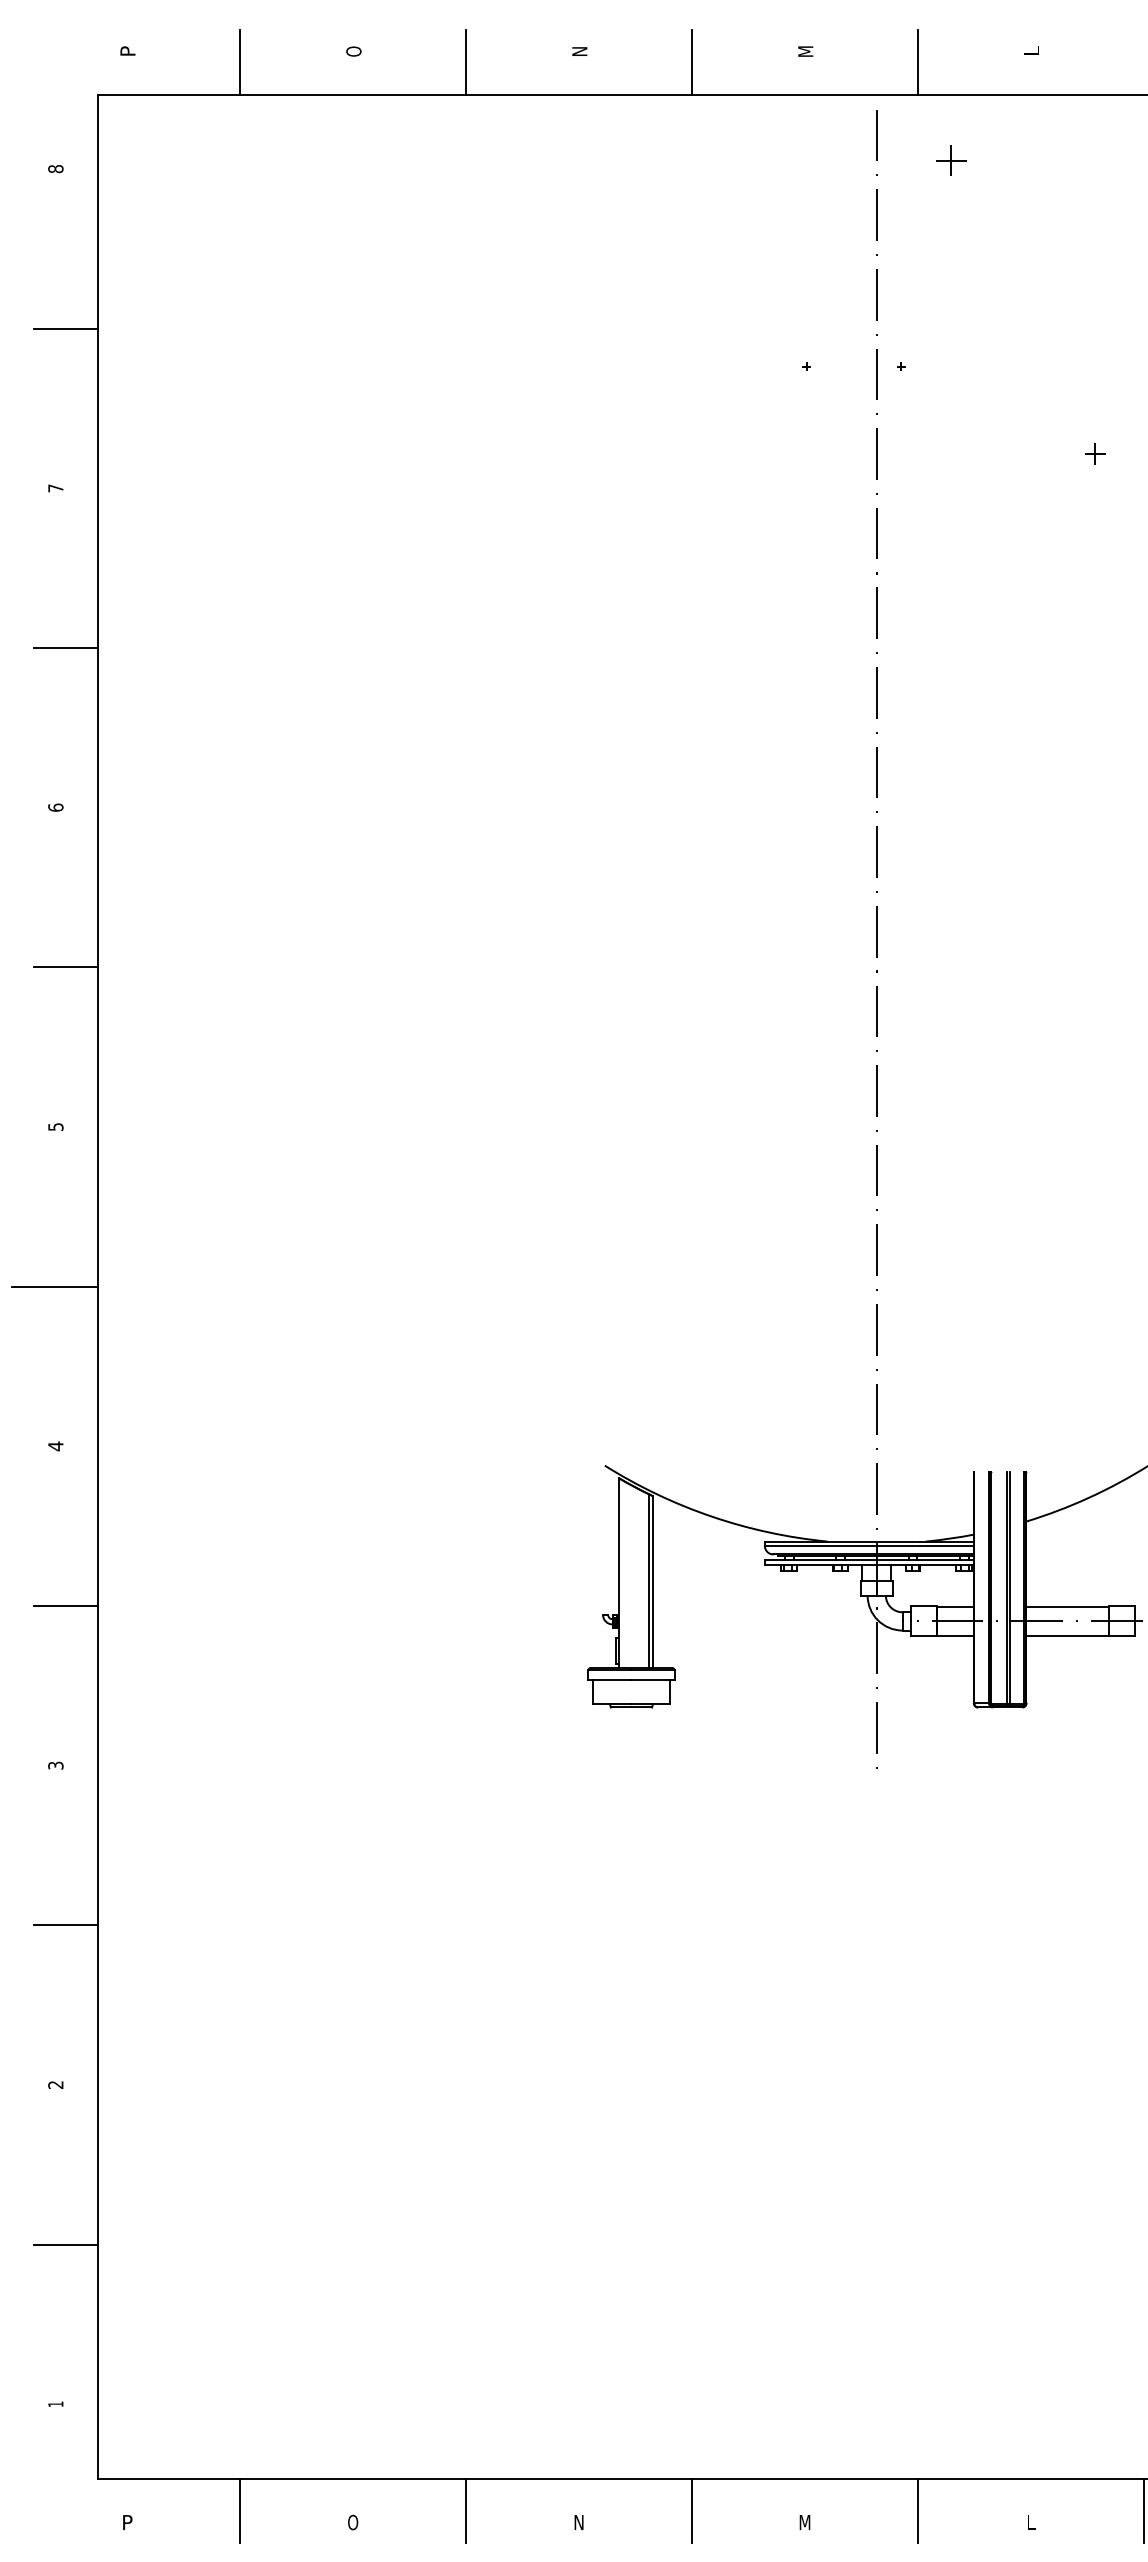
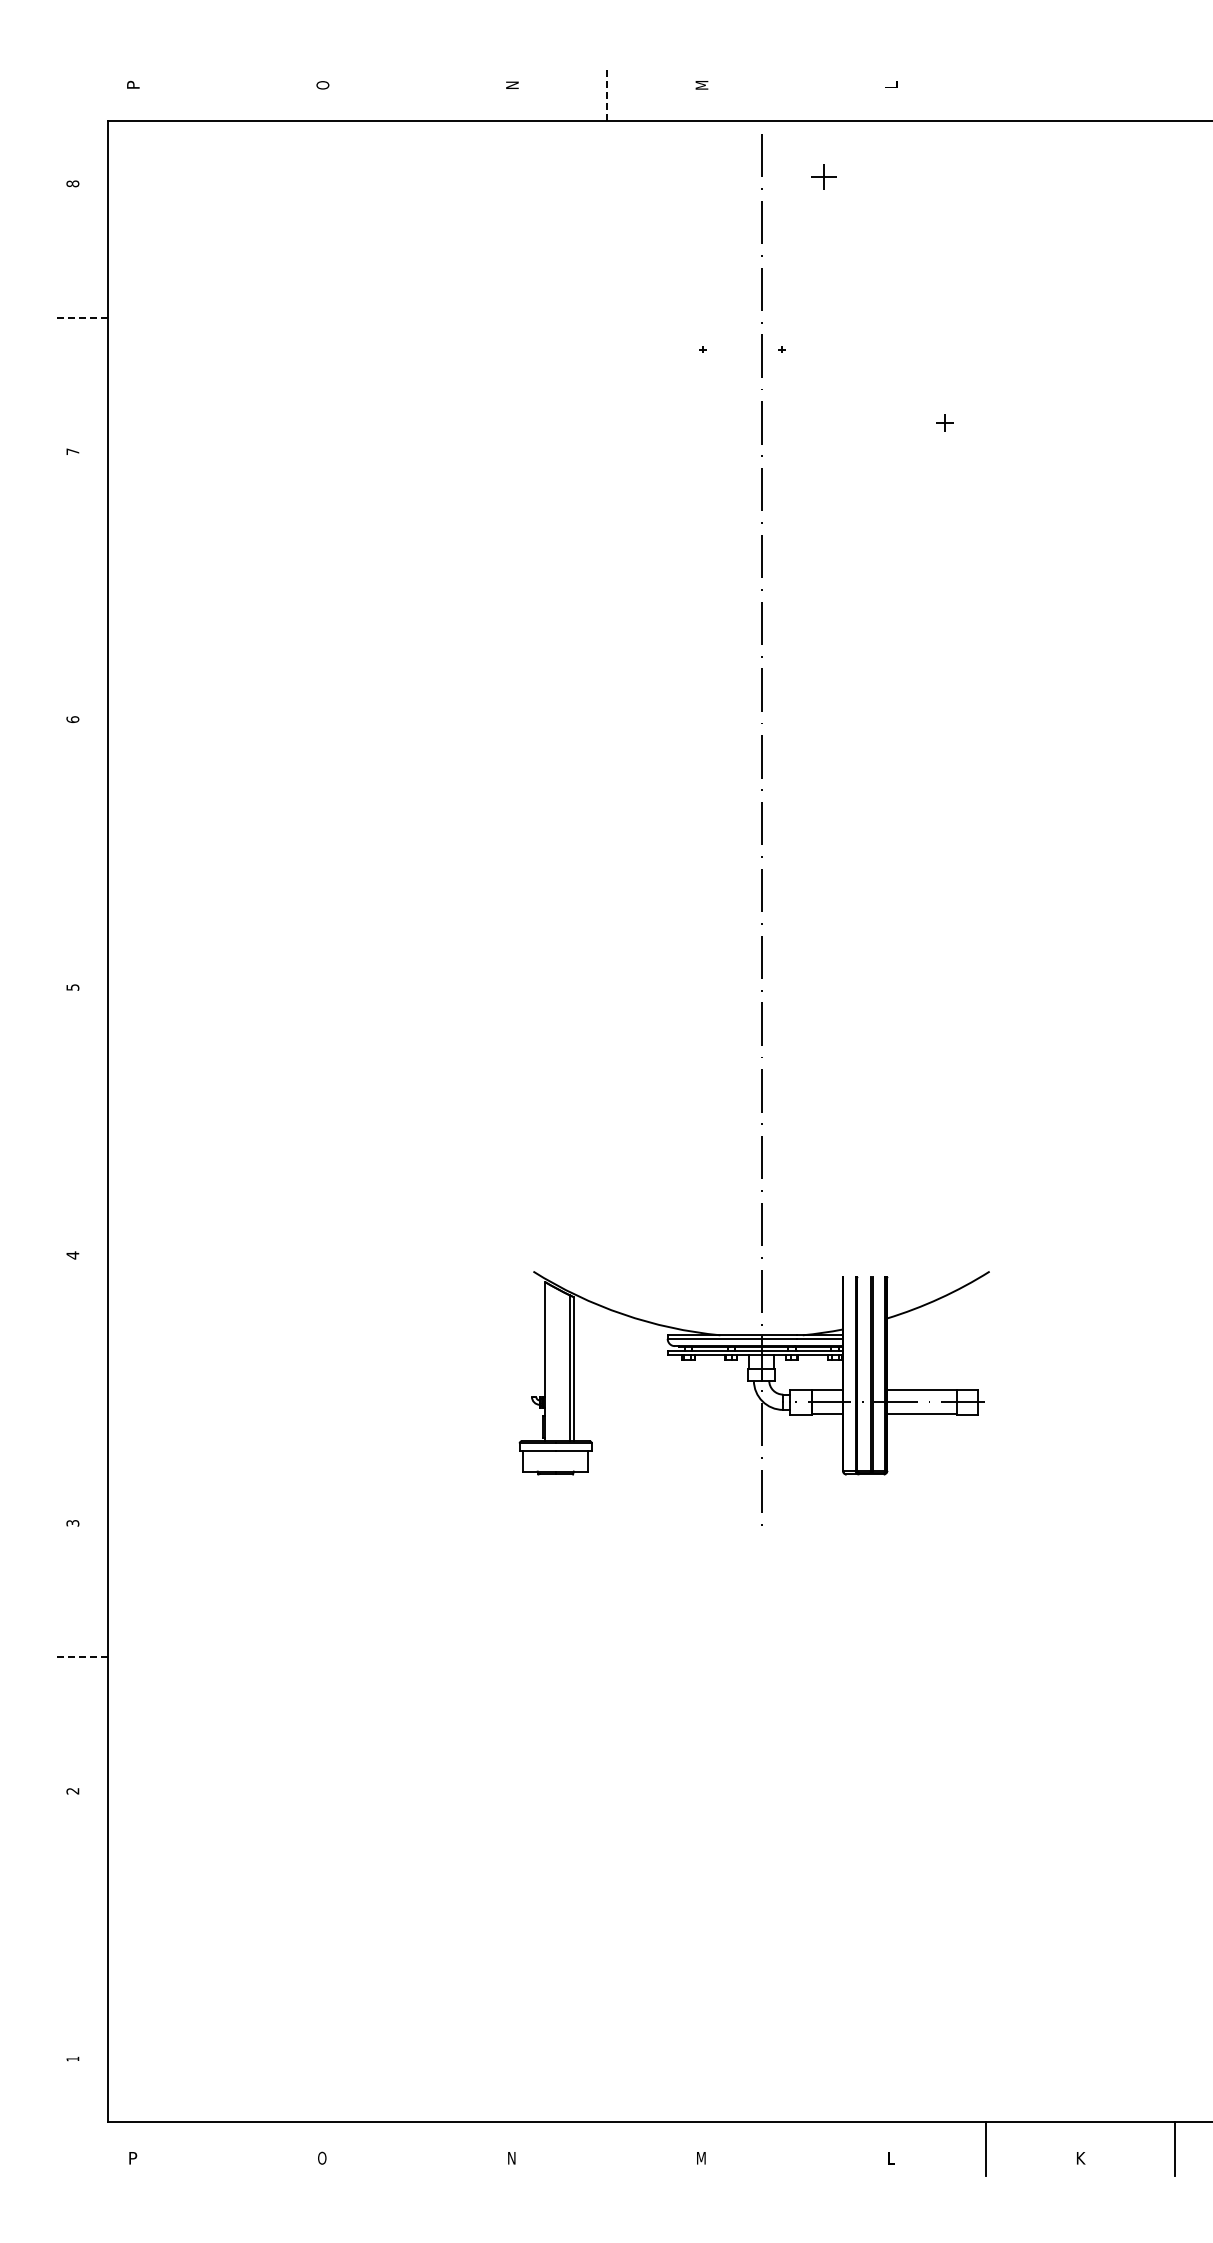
line: (691, 61) -> (606, 93), solid -> dashed
line: (240, 62) -> (227, 94), removed
line: (466, 62) -> (417, 94), removed
line: (918, 62) -> (796, 94), removed
line: (64, 328) -> (80, 317), solid -> dashed
line: (66, 647) -> (81, 585), removed
line: (66, 967) -> (81, 853), removed
line: (55, 1286) -> (72, 1121), removed
line: (66, 1606) -> (81, 1389), removed
line: (64, 1925) -> (80, 1657), solid -> dashed
line: (66, 2245) -> (81, 1925), removed
line: (240, 2510) -> (227, 2148), removed
line: (466, 2510) -> (417, 2148), removed
line: (691, 2510) -> (606, 2148), removed
line: (918, 2510) -> (796, 2148), removed

